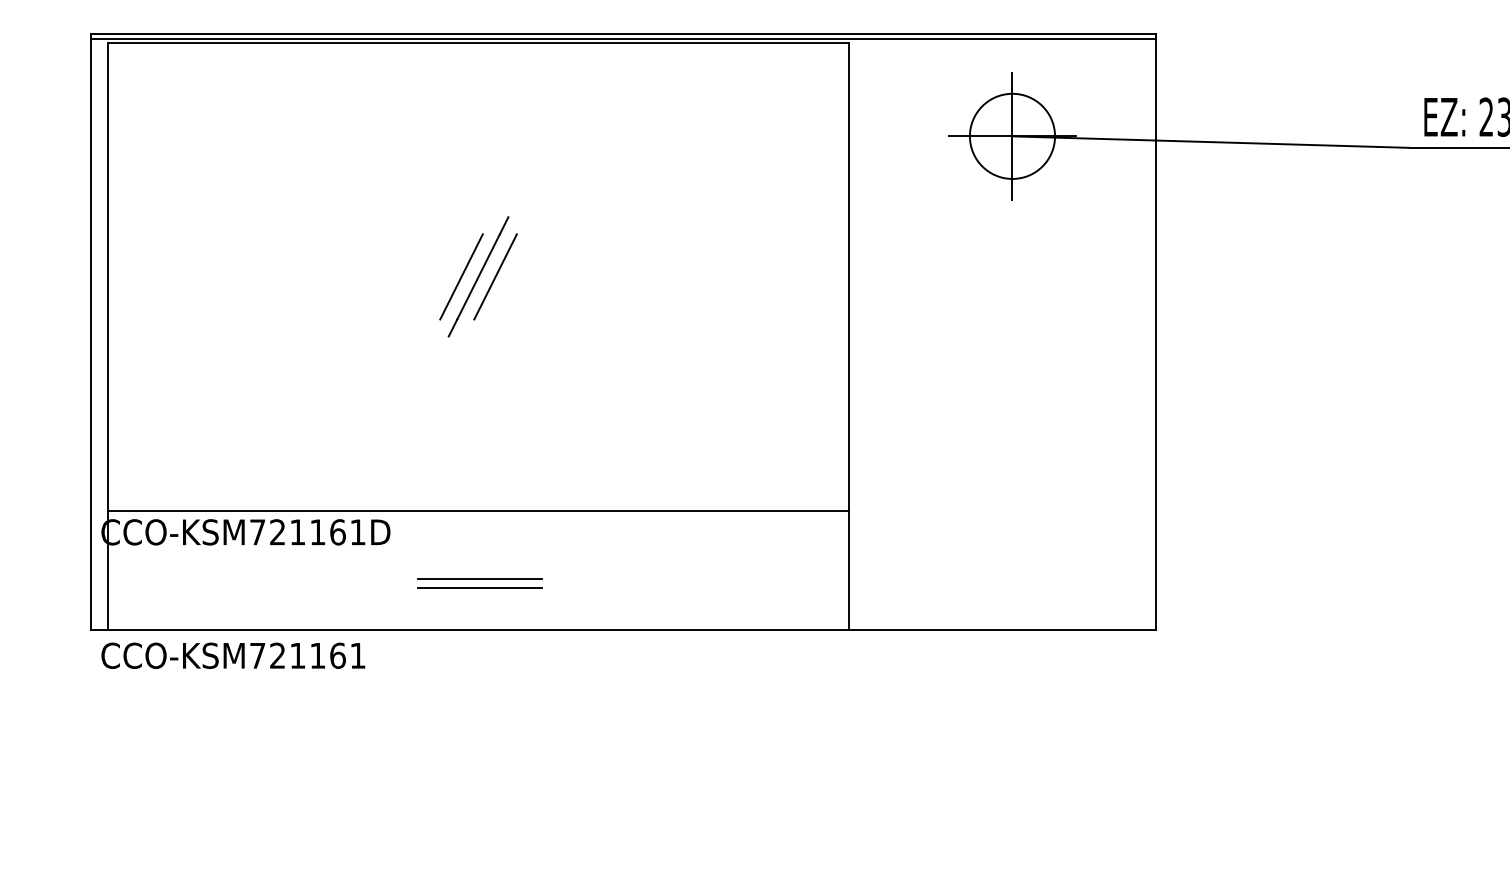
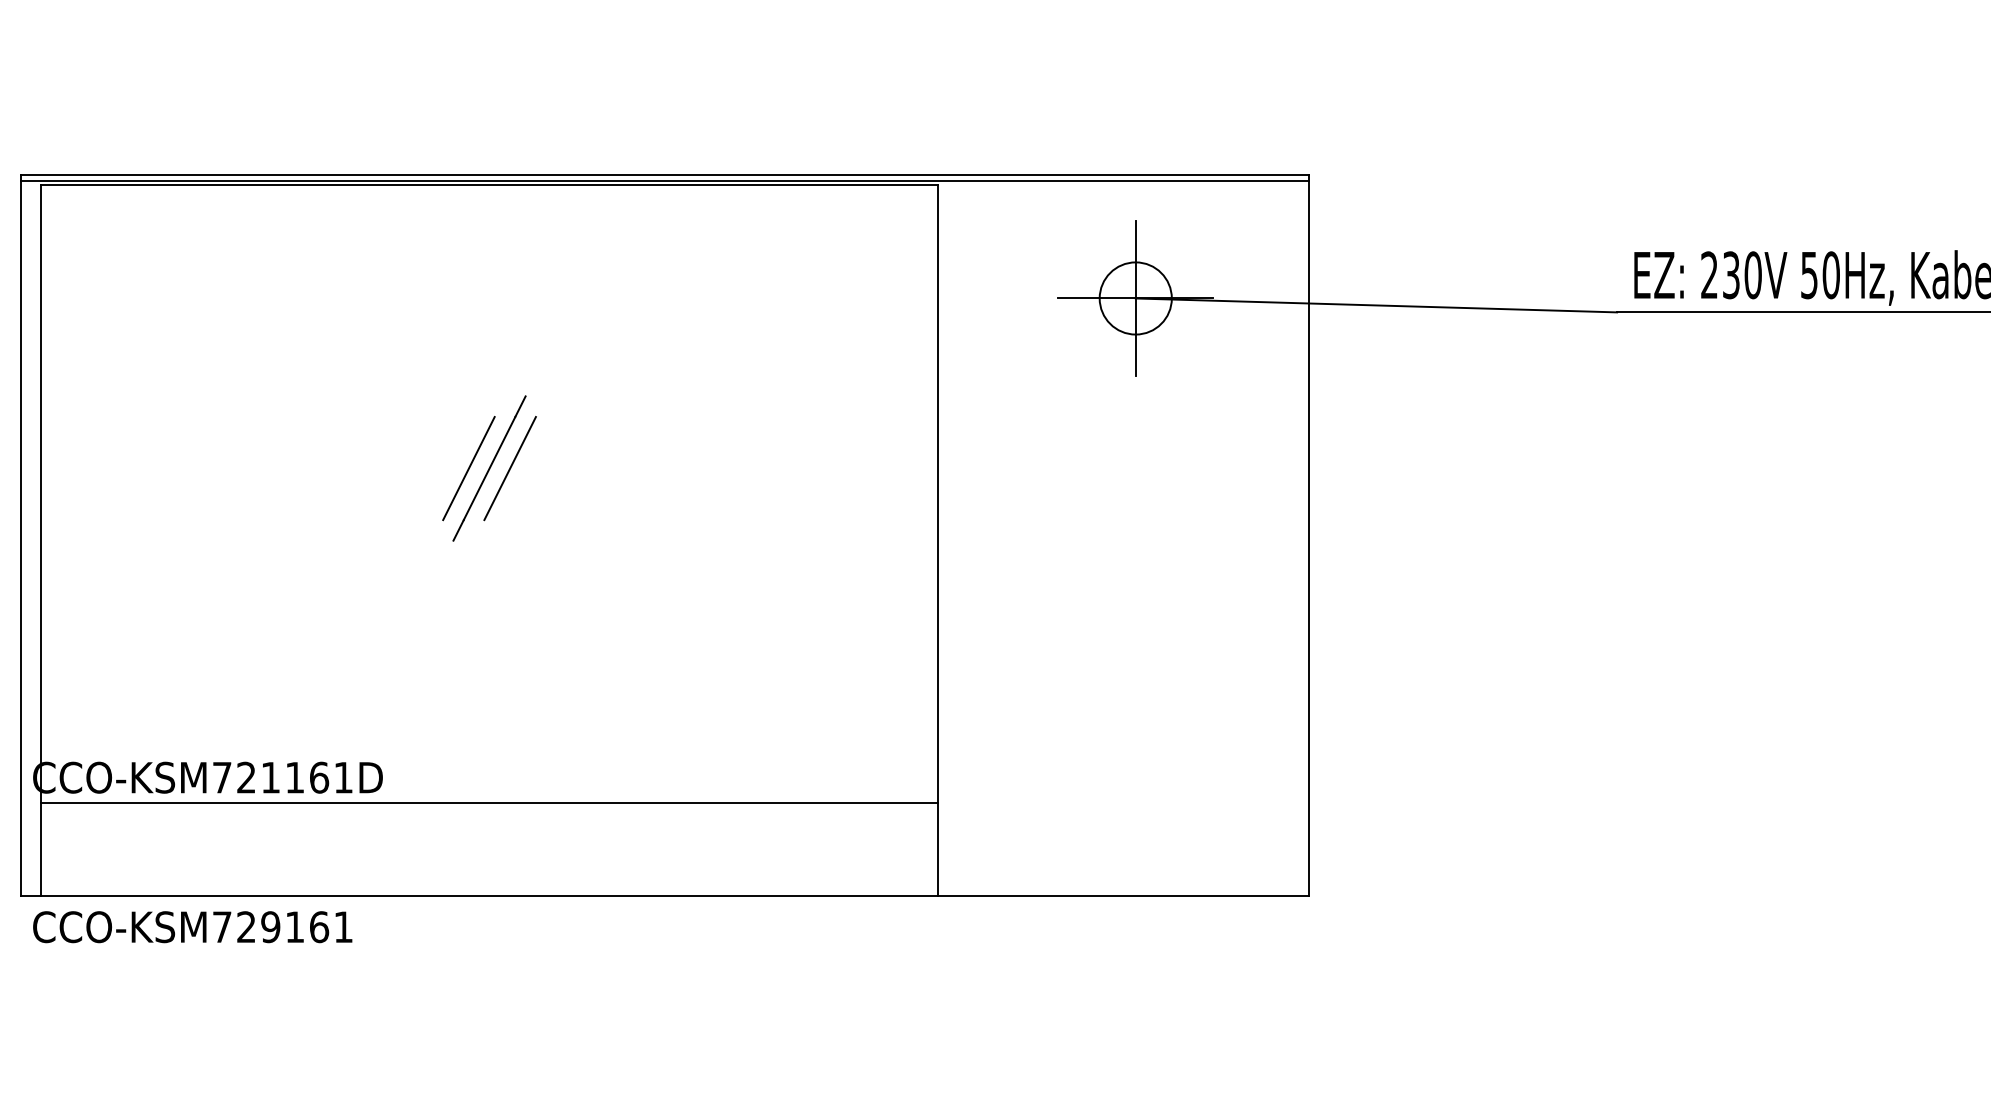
circle: (1012, 136) -> (1135, 298), size x0.7
line: (478, 510) -> (489, 802), moved
line: (479, 579) -> (490, 834), removed
line: (479, 587) -> (490, 844), removed
text: (297, 656) -> (270, 927), CCO-KSM721161 -> CCO-KSM729161

